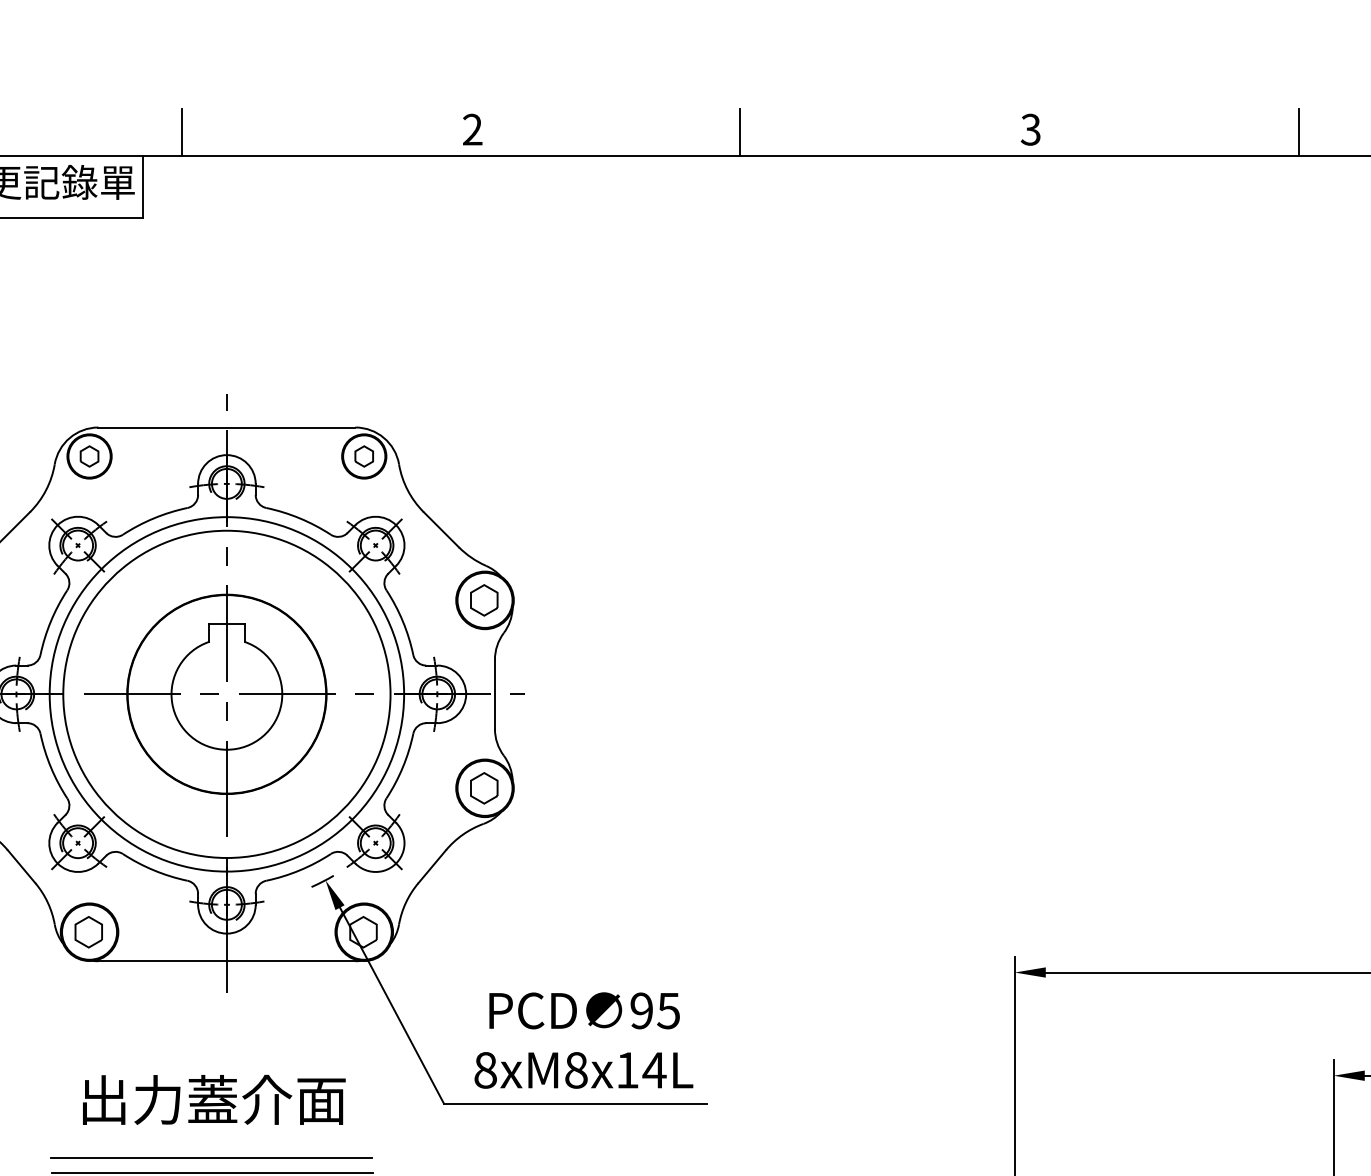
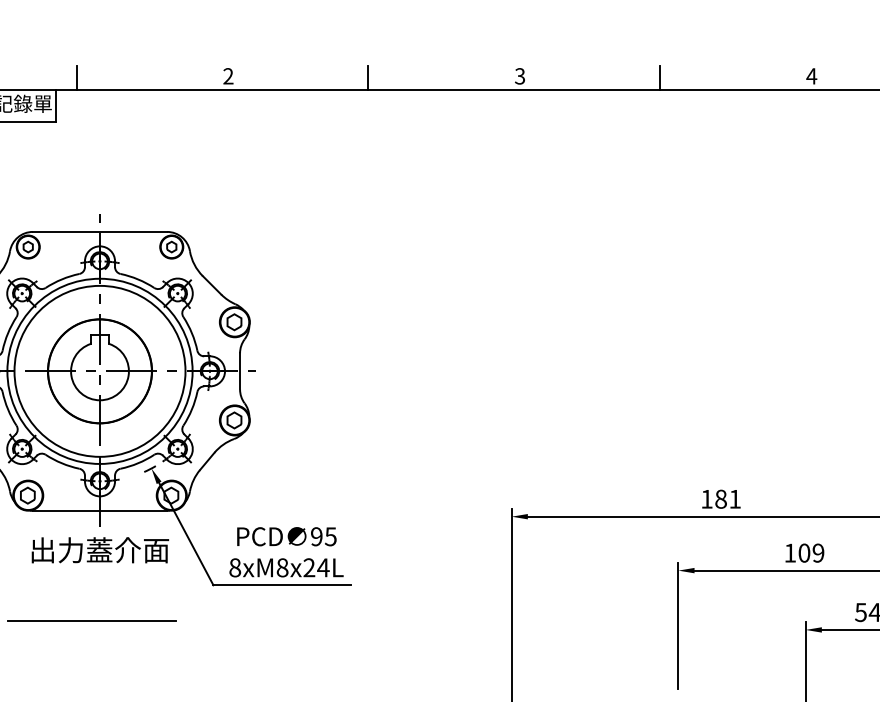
text: (627, 1069) -> (309, 567), 8xM8x14L -> 8xM8x24L
text: (214, 1100) -> (100, 550), moved
line: (212, 1157) -> (92, 613), removed

